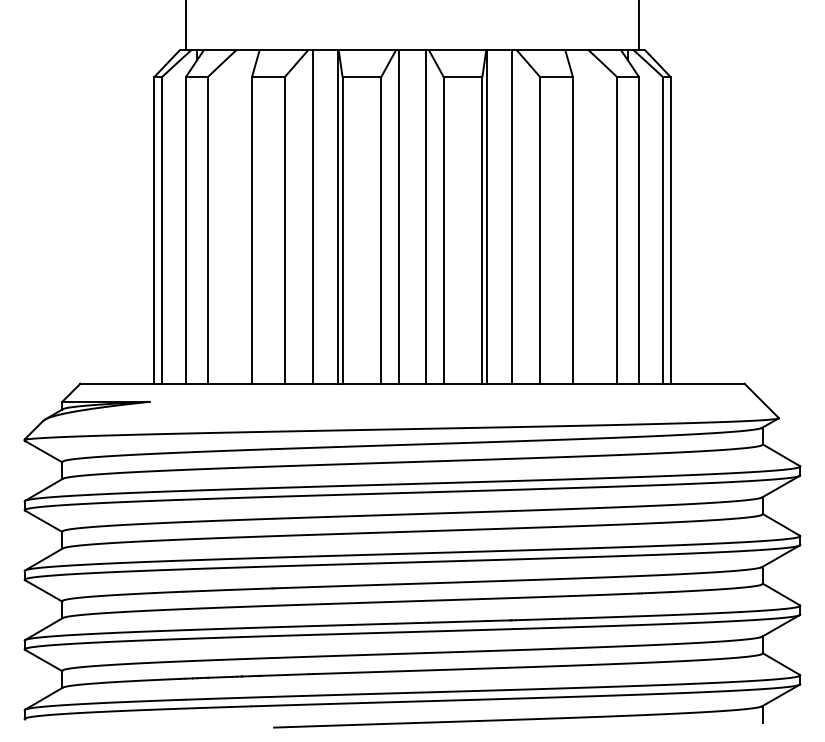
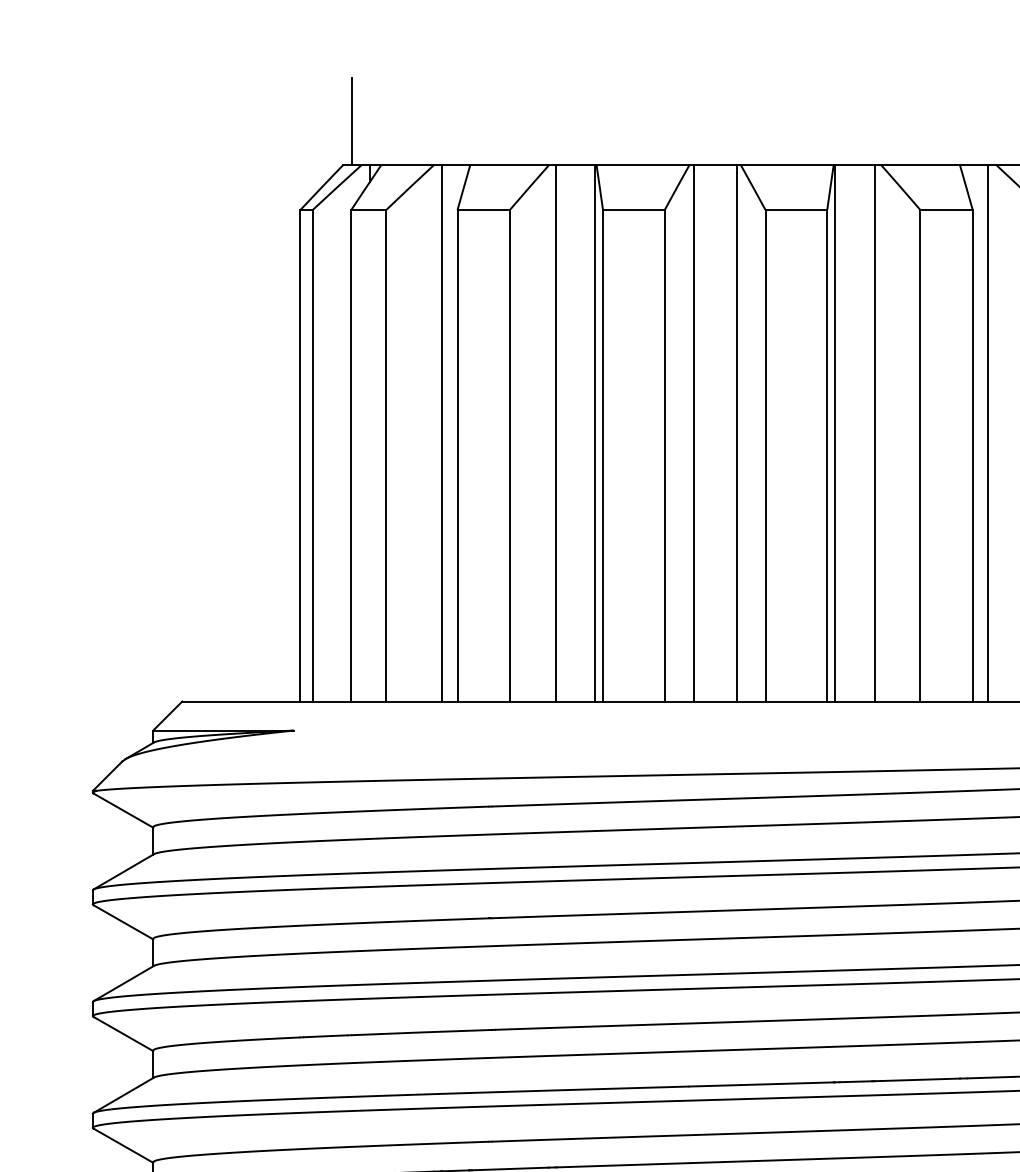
line: (242, 216) -> (442, 433), added
line: (582, 216) -> (987, 433), added

